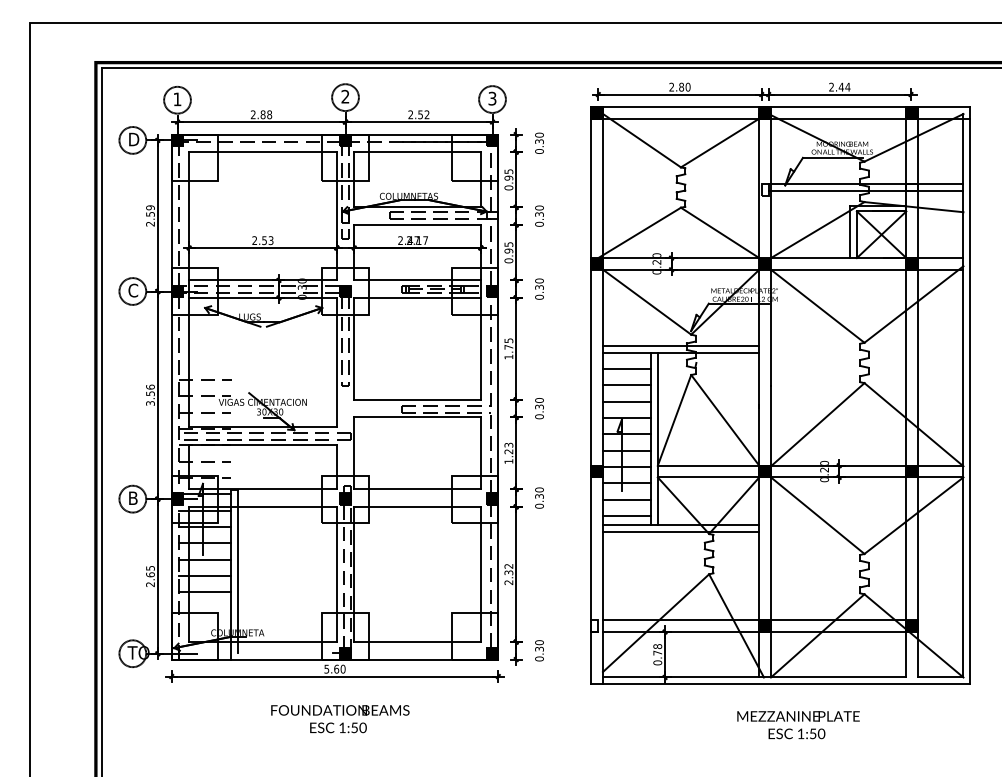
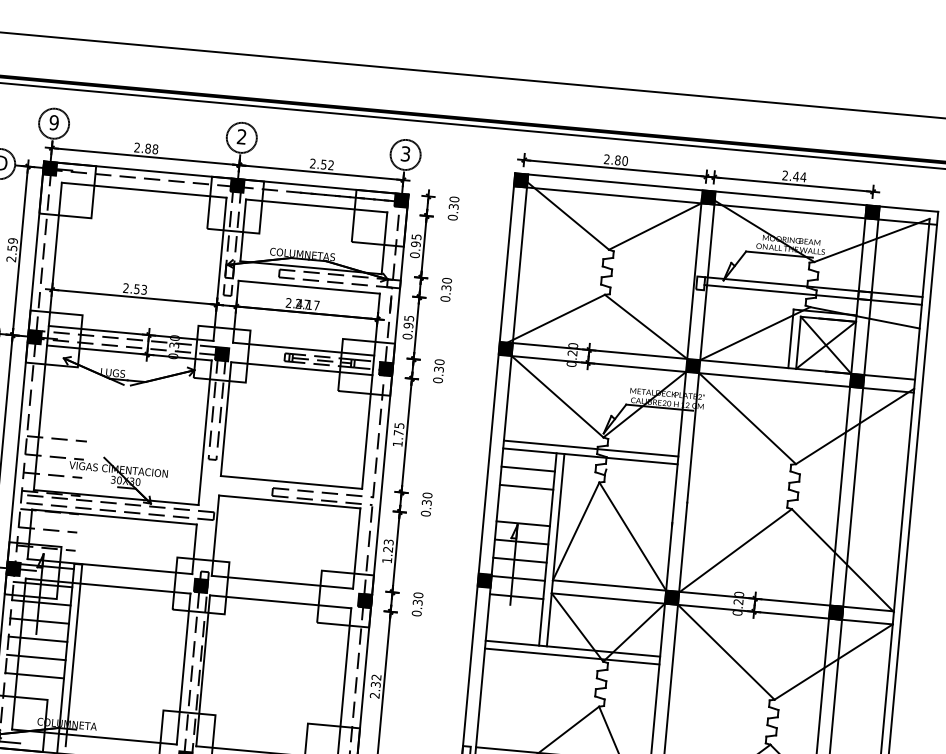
text: (177, 99) -> (54, 122), 1 -> 9
line: (626, 401) -> (524, 505), removed
line: (626, 499) -> (514, 614), removed
line: (626, 515) -> (512, 632), removed

